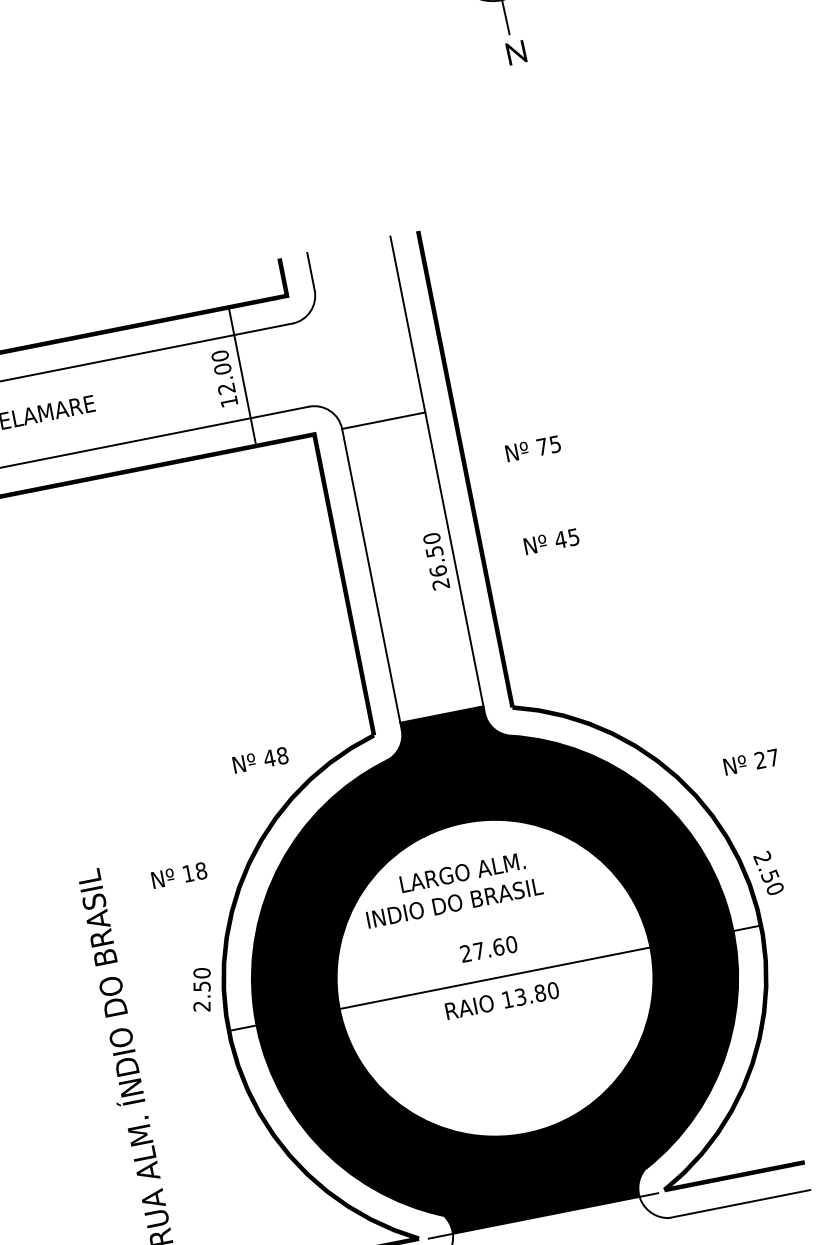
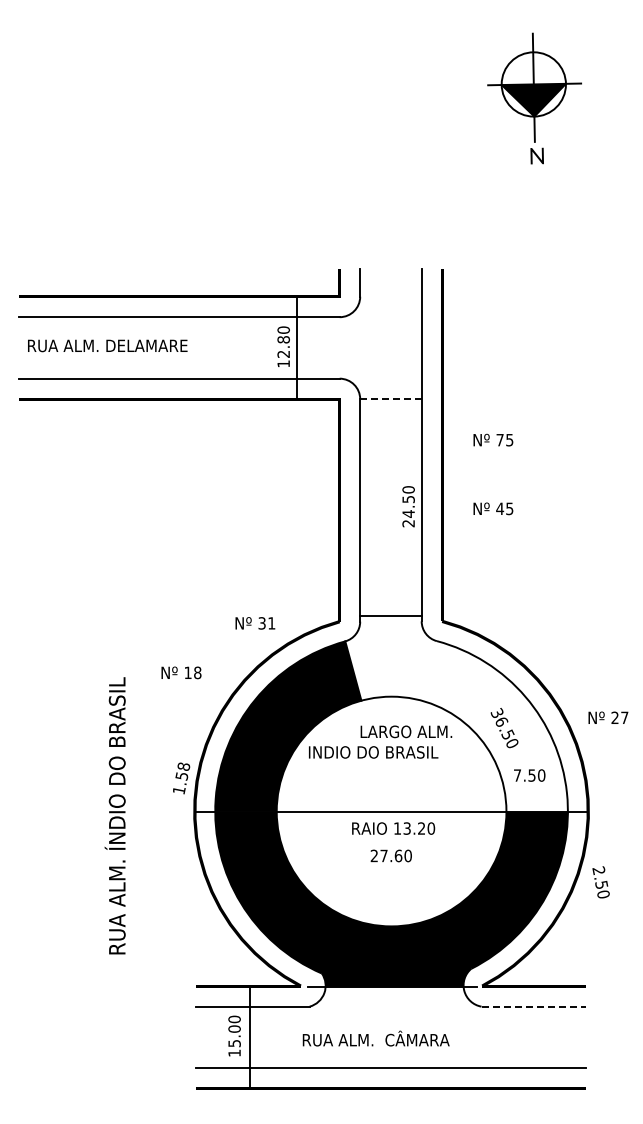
text: (222, 368) -> (283, 339), 12.00 -> 12.80
line: (383, 421) -> (390, 399), solid -> dashed
text: (438, 570) -> (408, 513), 26.50 -> 24.50
text: (275, 757) -> (266, 623), 48 -> 31
text: (751, 761) -> (608, 717), moved
fill: (556, 828) -> (456, 713), removed
text: (462, 872) -> (406, 731), moved
text: (767, 873) -> (600, 882), moved
text: (179, 874) -> (181, 672), moved
text: (487, 948) -> (390, 855), moved
text: (202, 989) -> (181, 778), 2.50 -> 1.58
text: (540, 993) -> (421, 828), 13.80 -> 13.20
line: (740, 1203) -> (534, 1006), solid -> dashed

